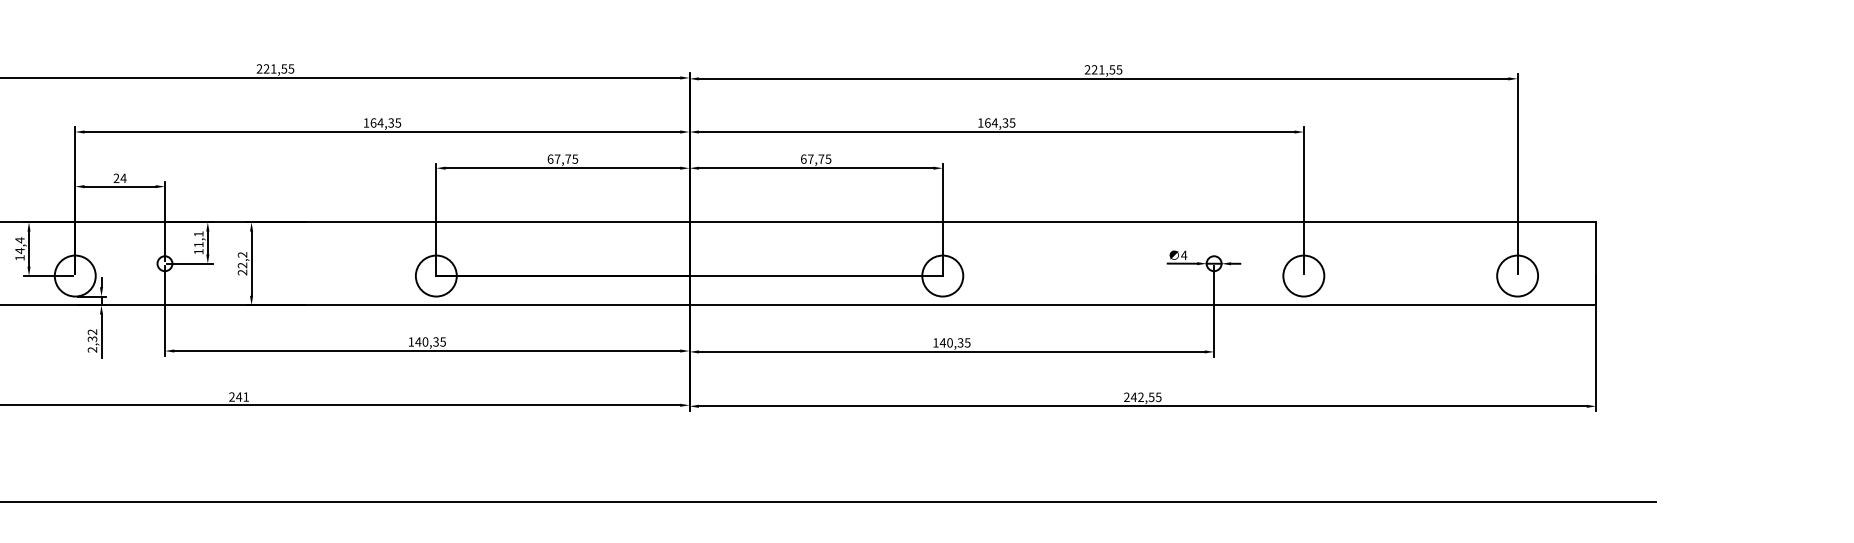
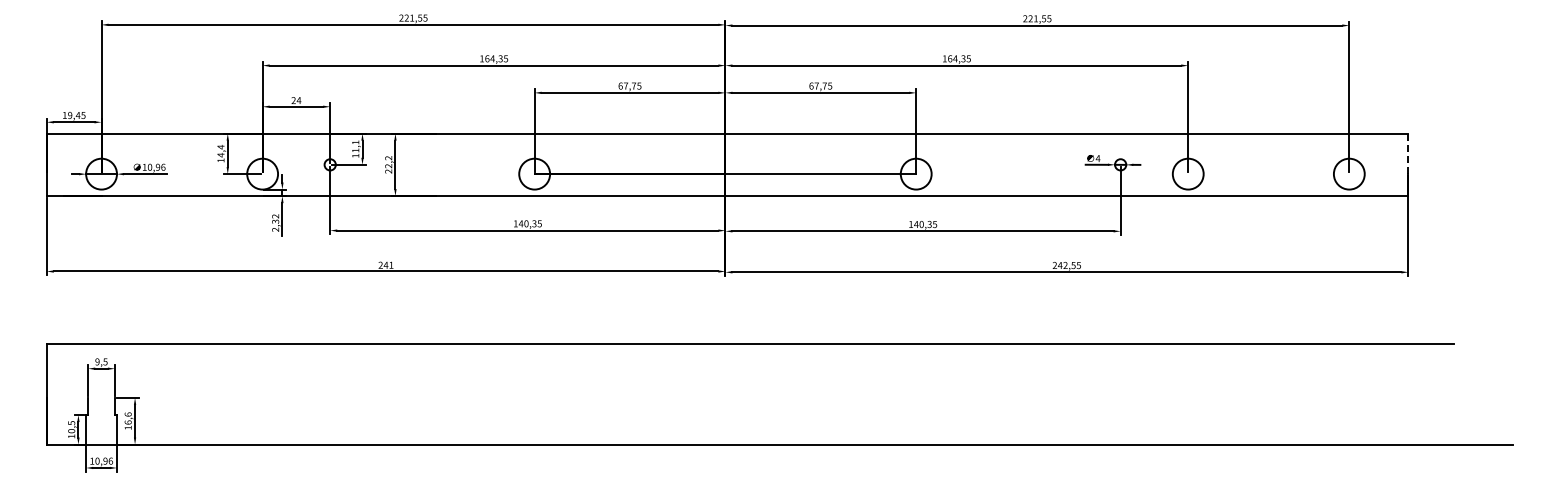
line: (1596, 248) -> (1408, 153), solid -> dashed

